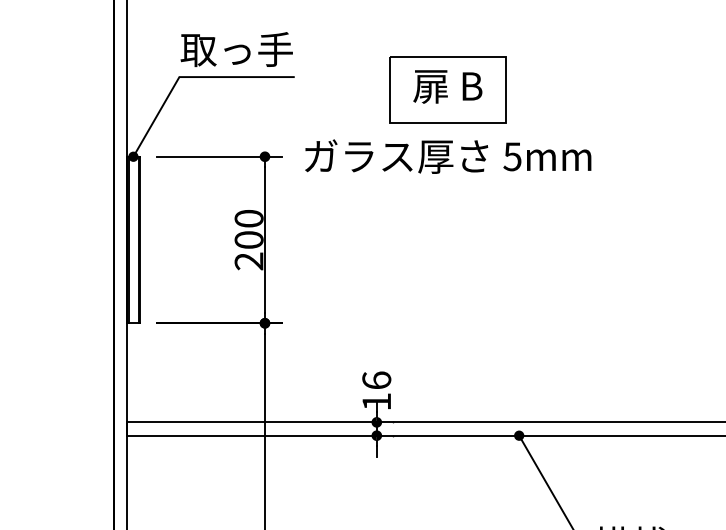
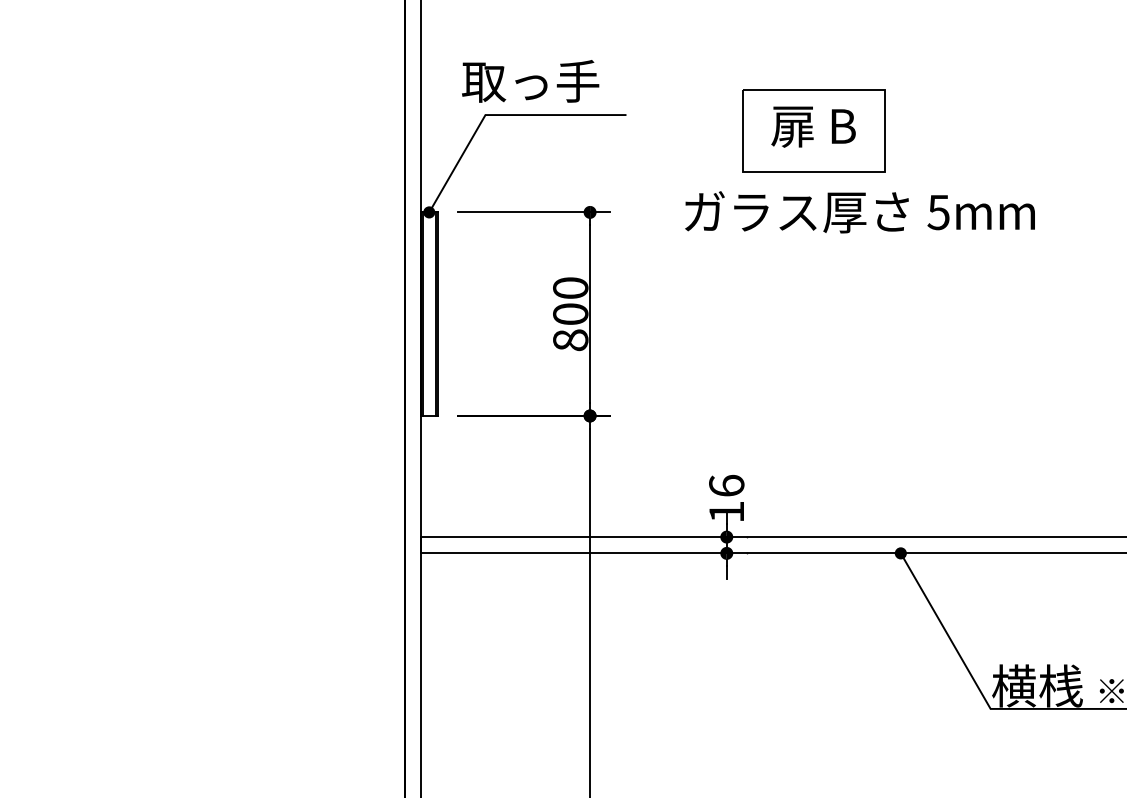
text: (236, 49) -> (530, 81), moved
text: (447, 156) -> (859, 212), moved
text: (248, 261) -> (570, 340), 200 -> 800

